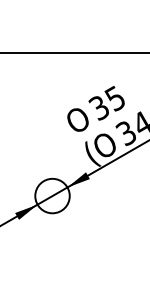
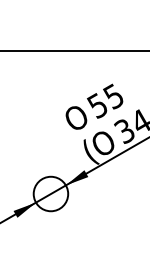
text: (98, 107) -> (96, 105), 35 -> 55

